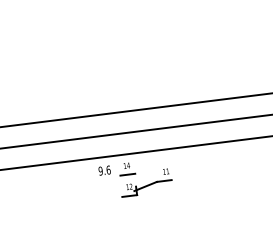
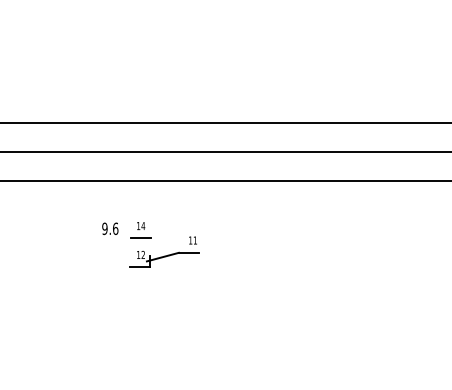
part: (135, 178) -> (150, 244), moved

